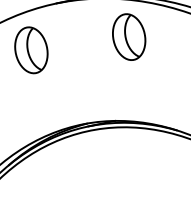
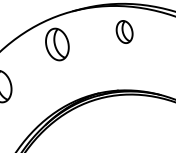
part: (128, 36) -> (124, 31), size x0.7

